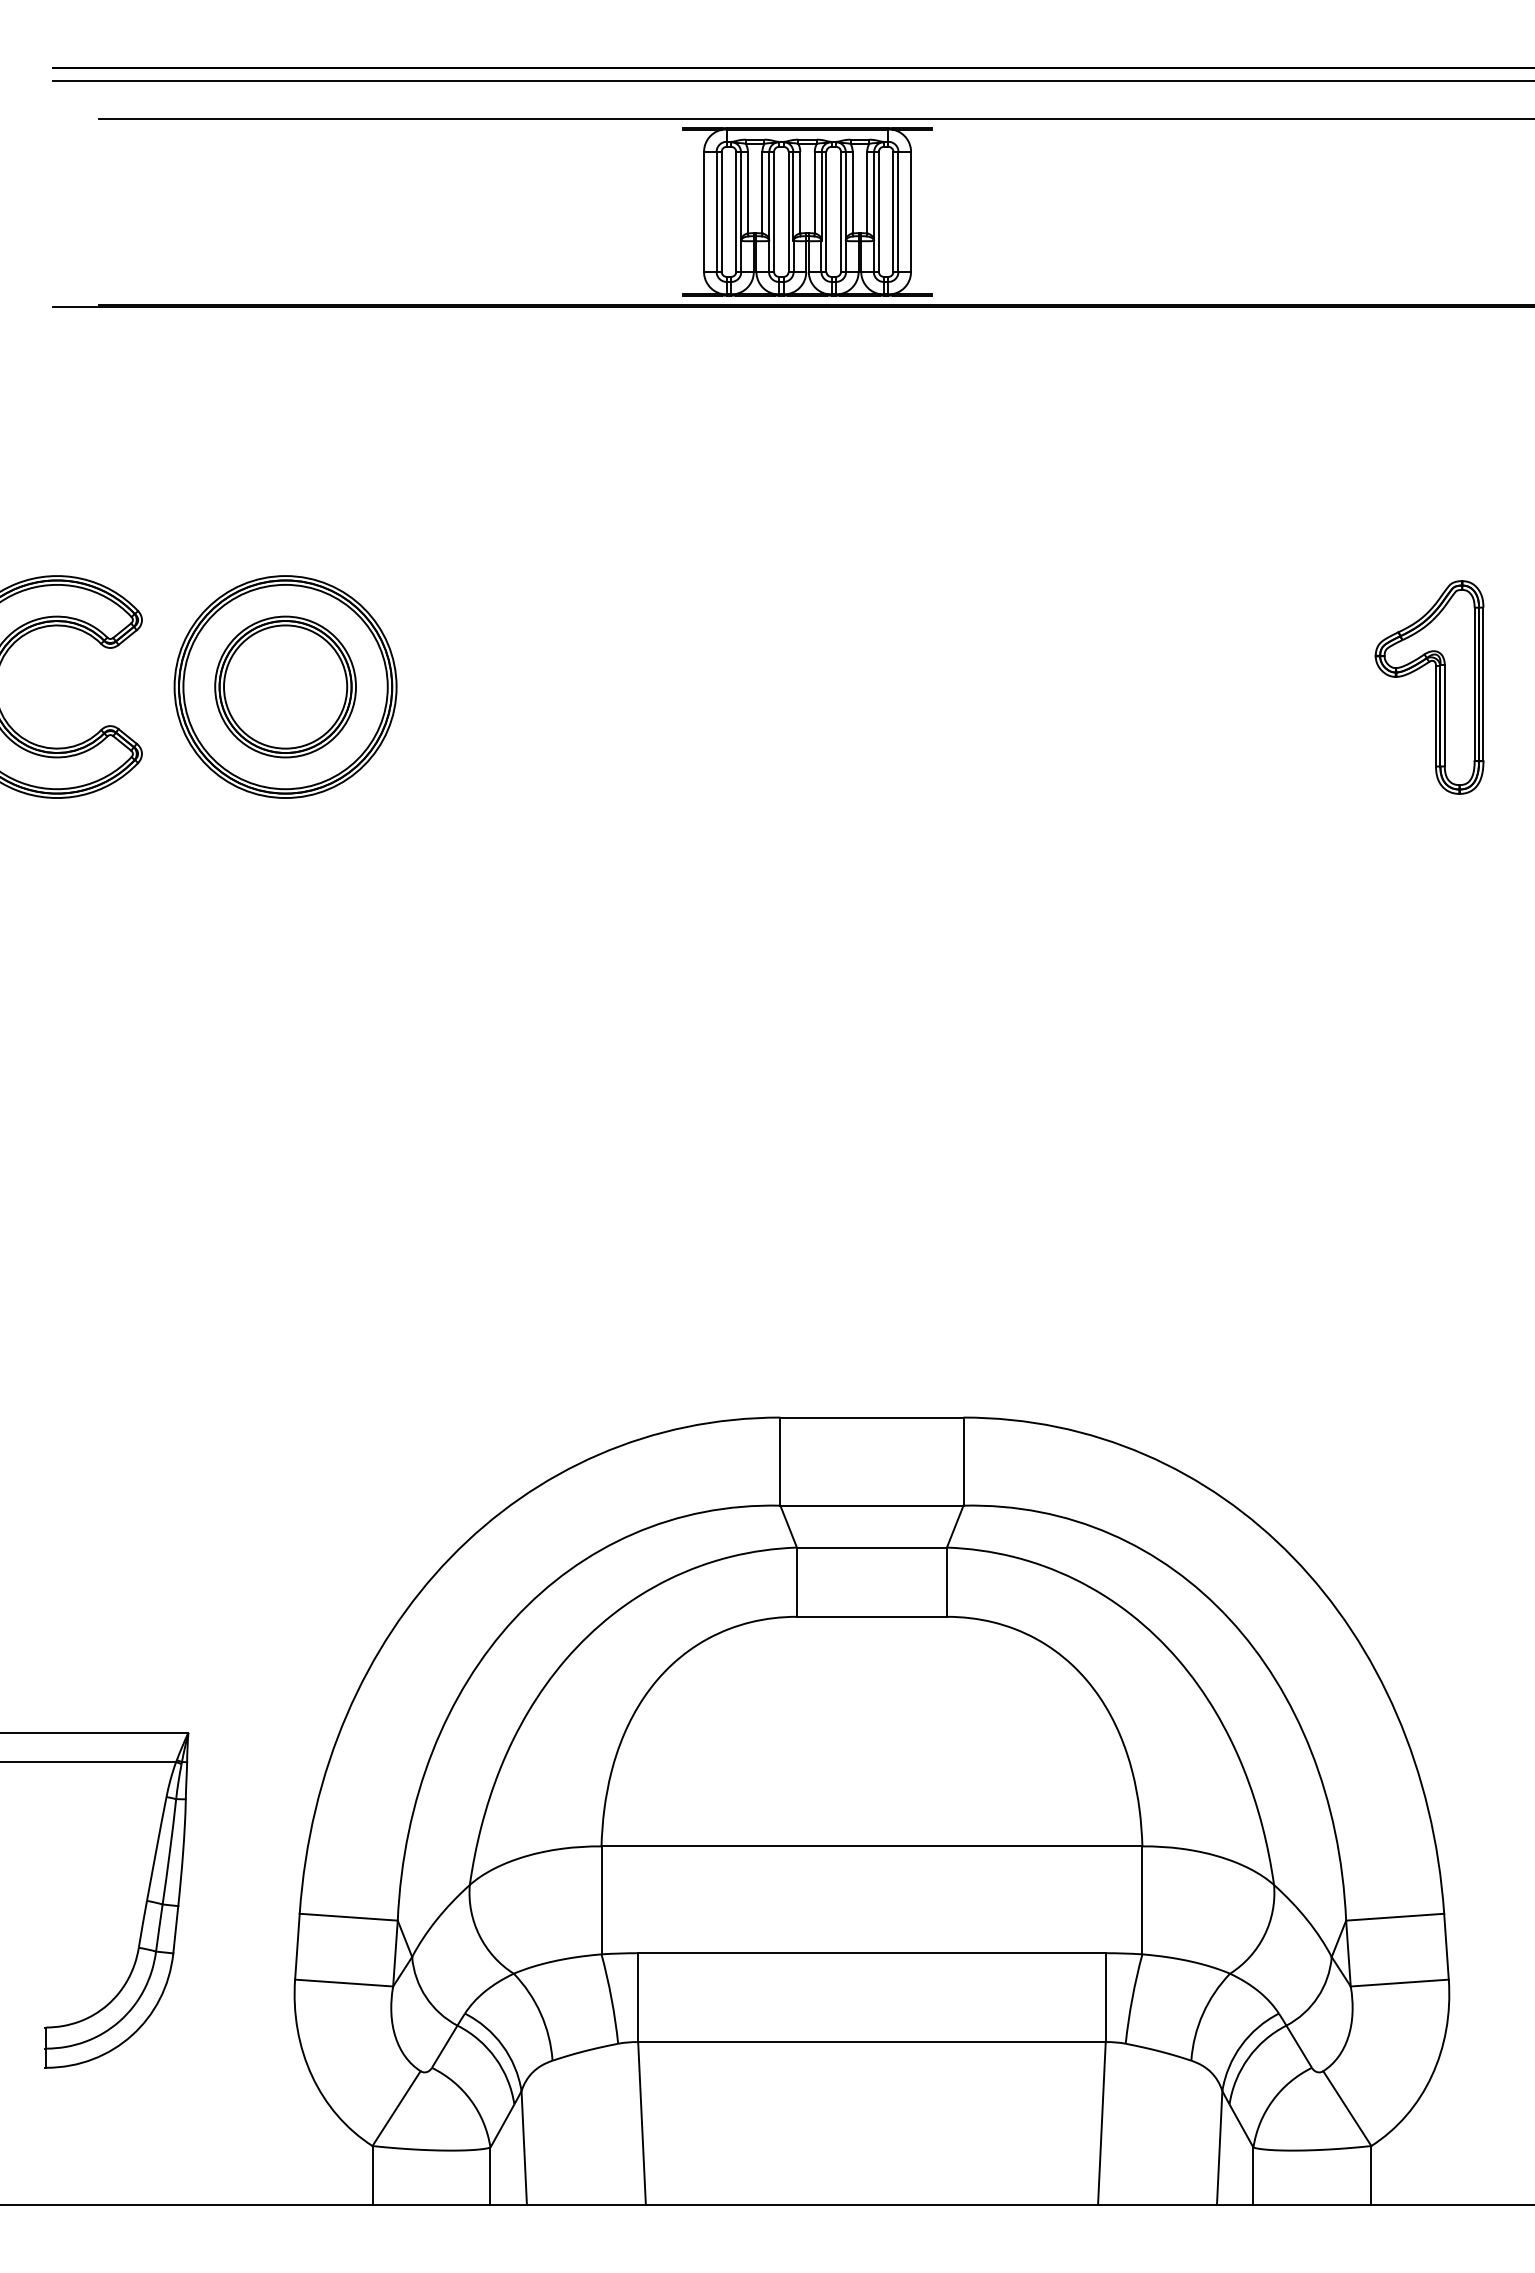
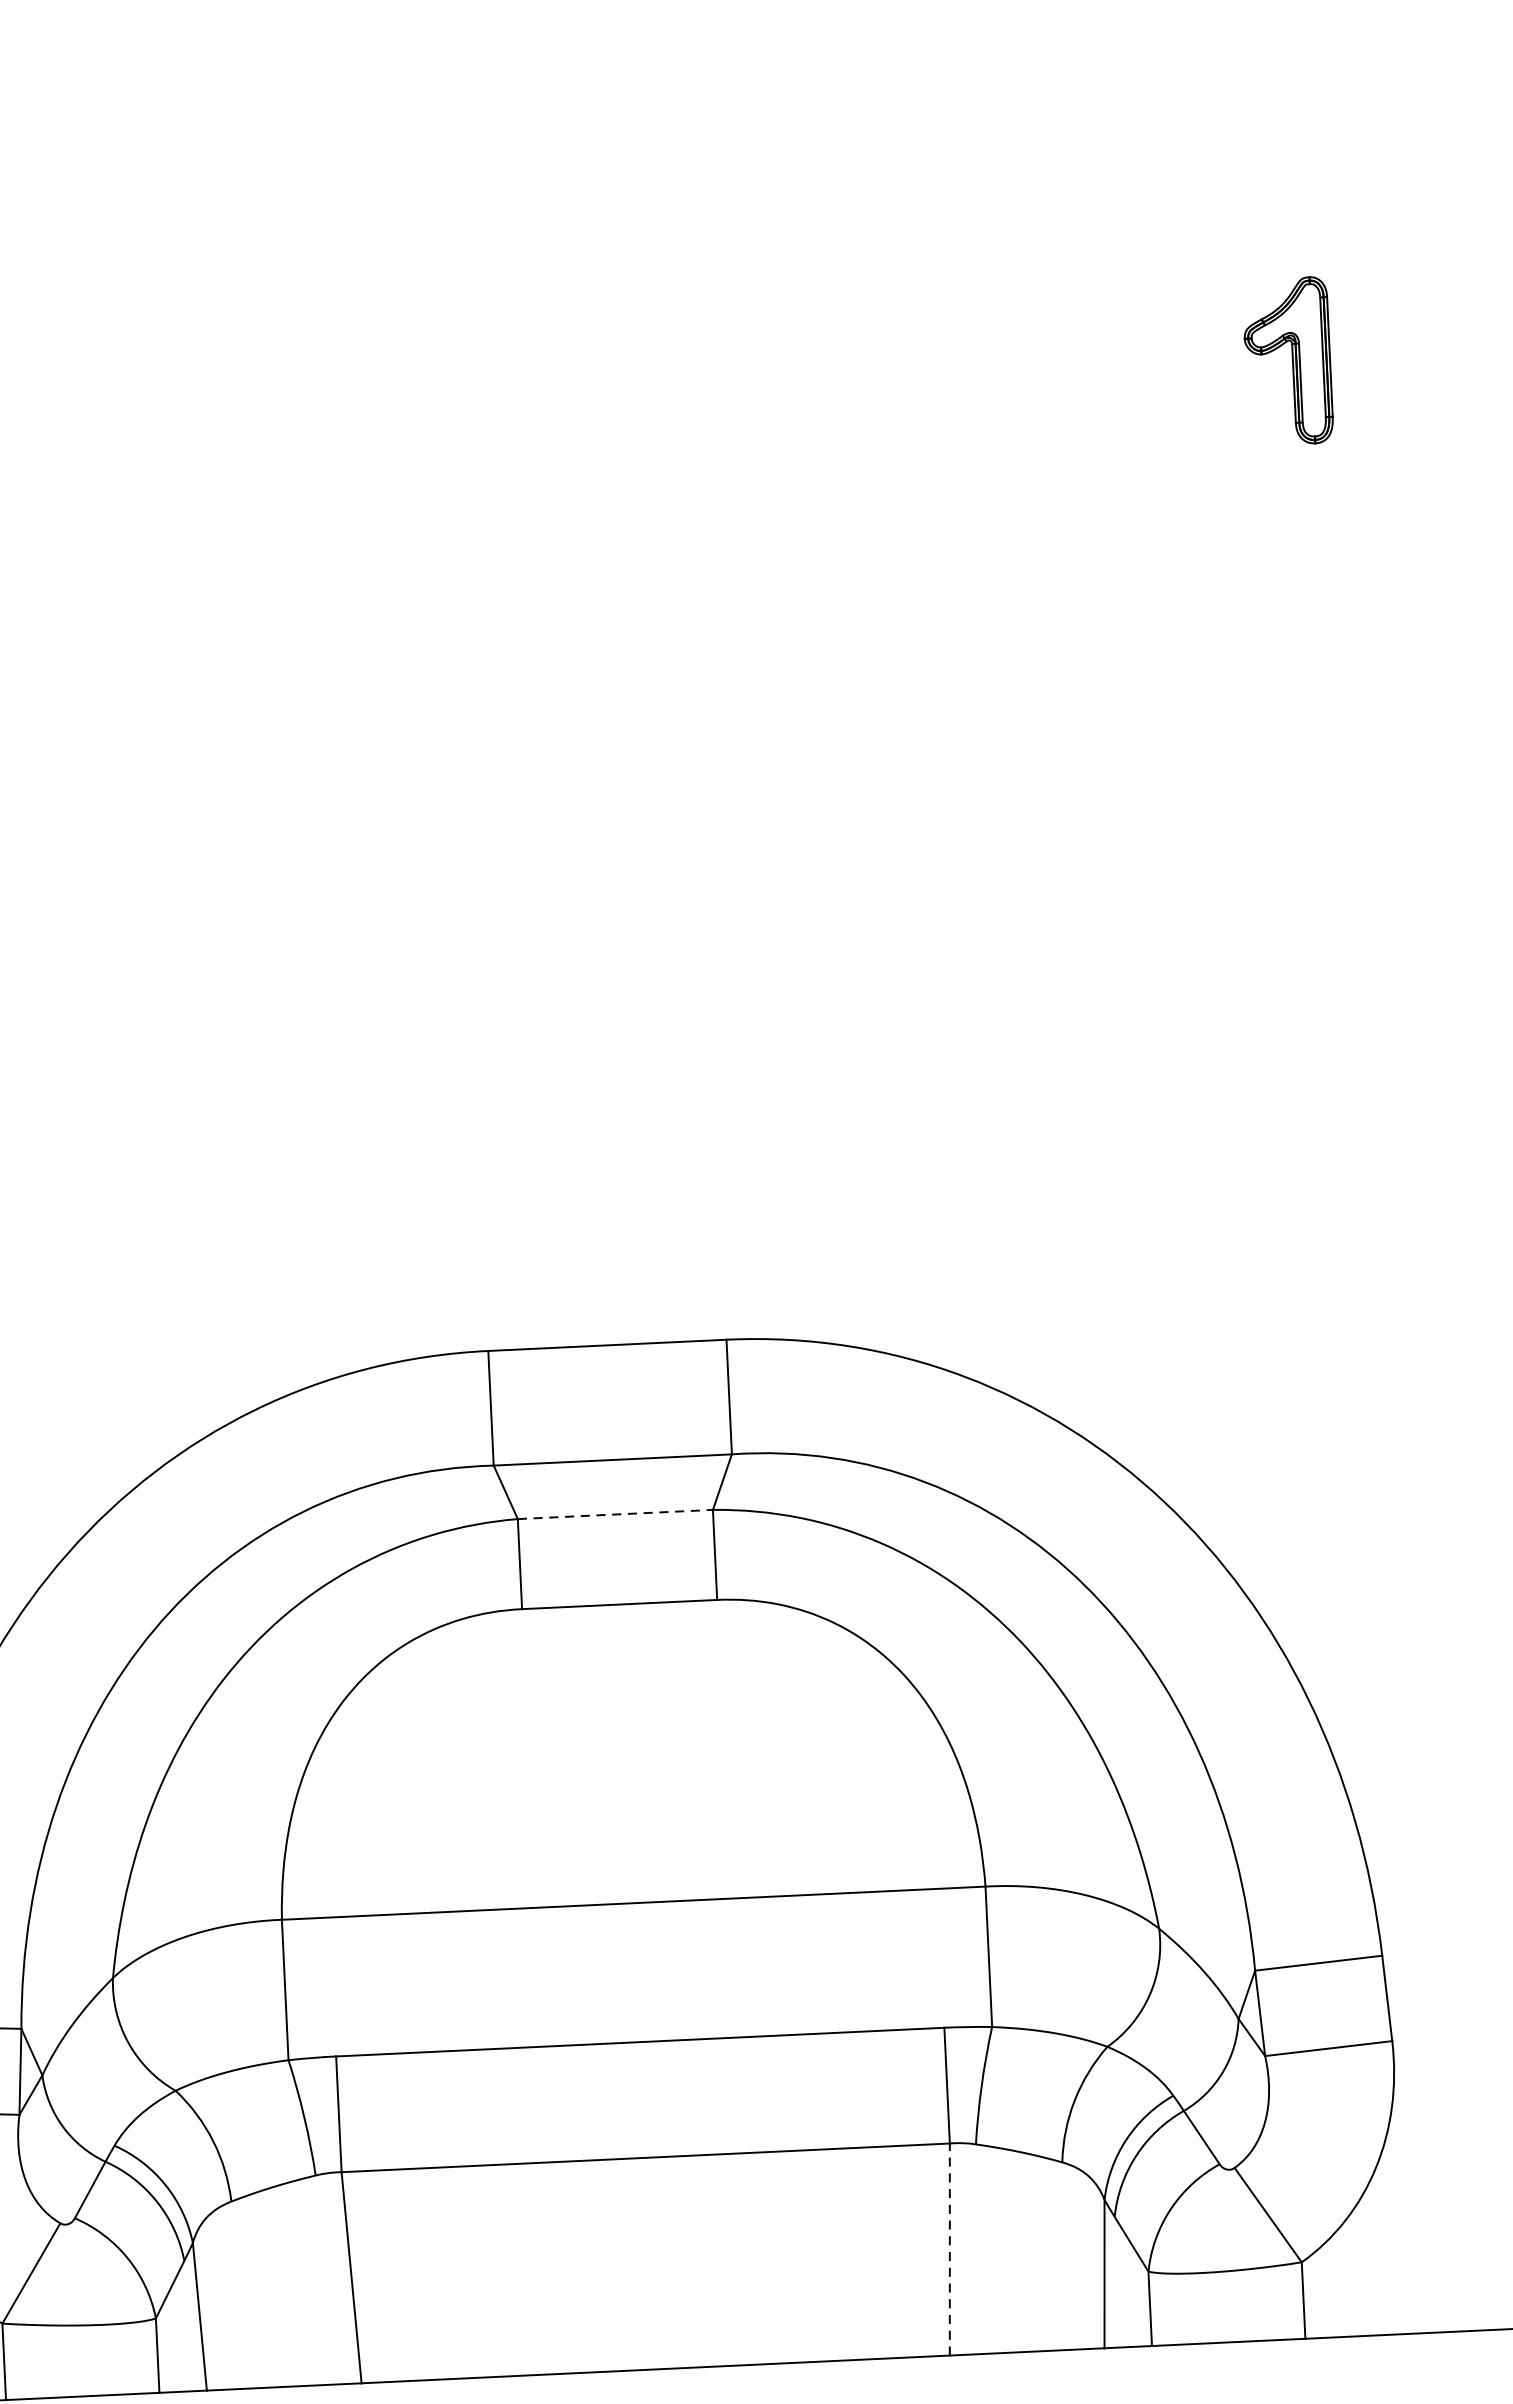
part: (1429, 687) -> (1287, 361), size x0.6
line: (871, 1547) -> (614, 1514), solid -> dashed
line: (1101, 2122) -> (949, 2248), solid -> dashed

